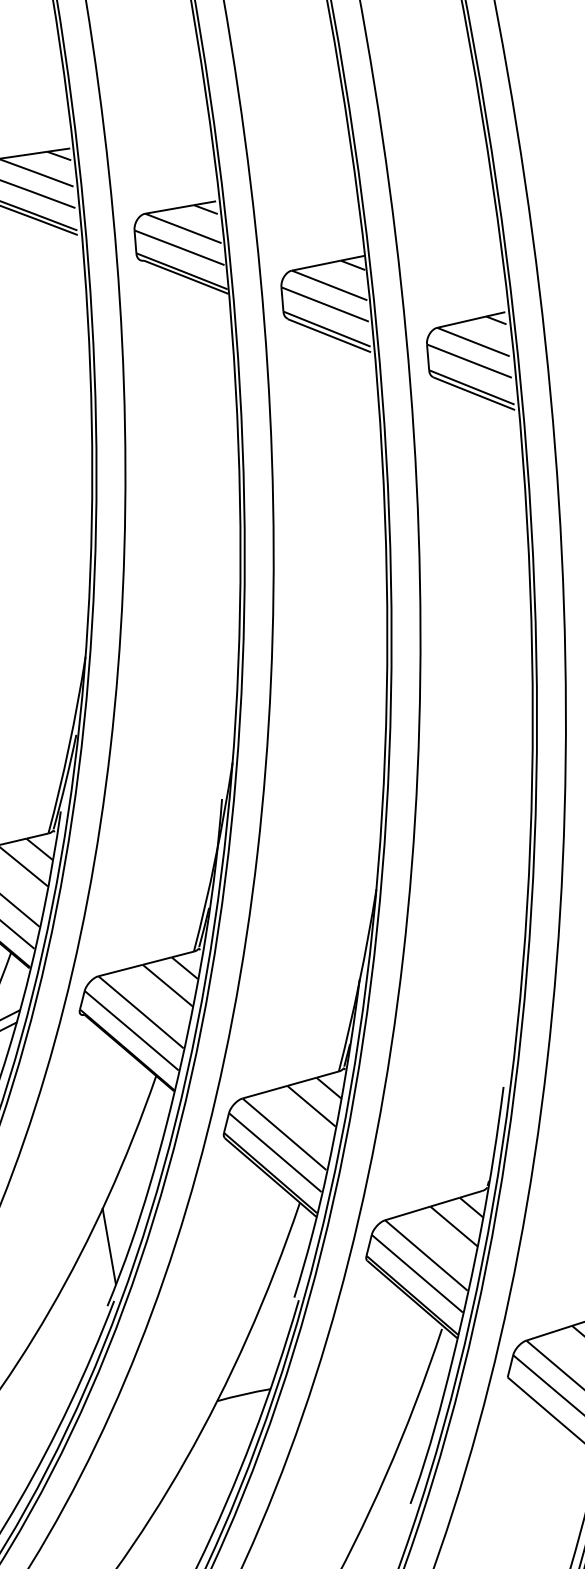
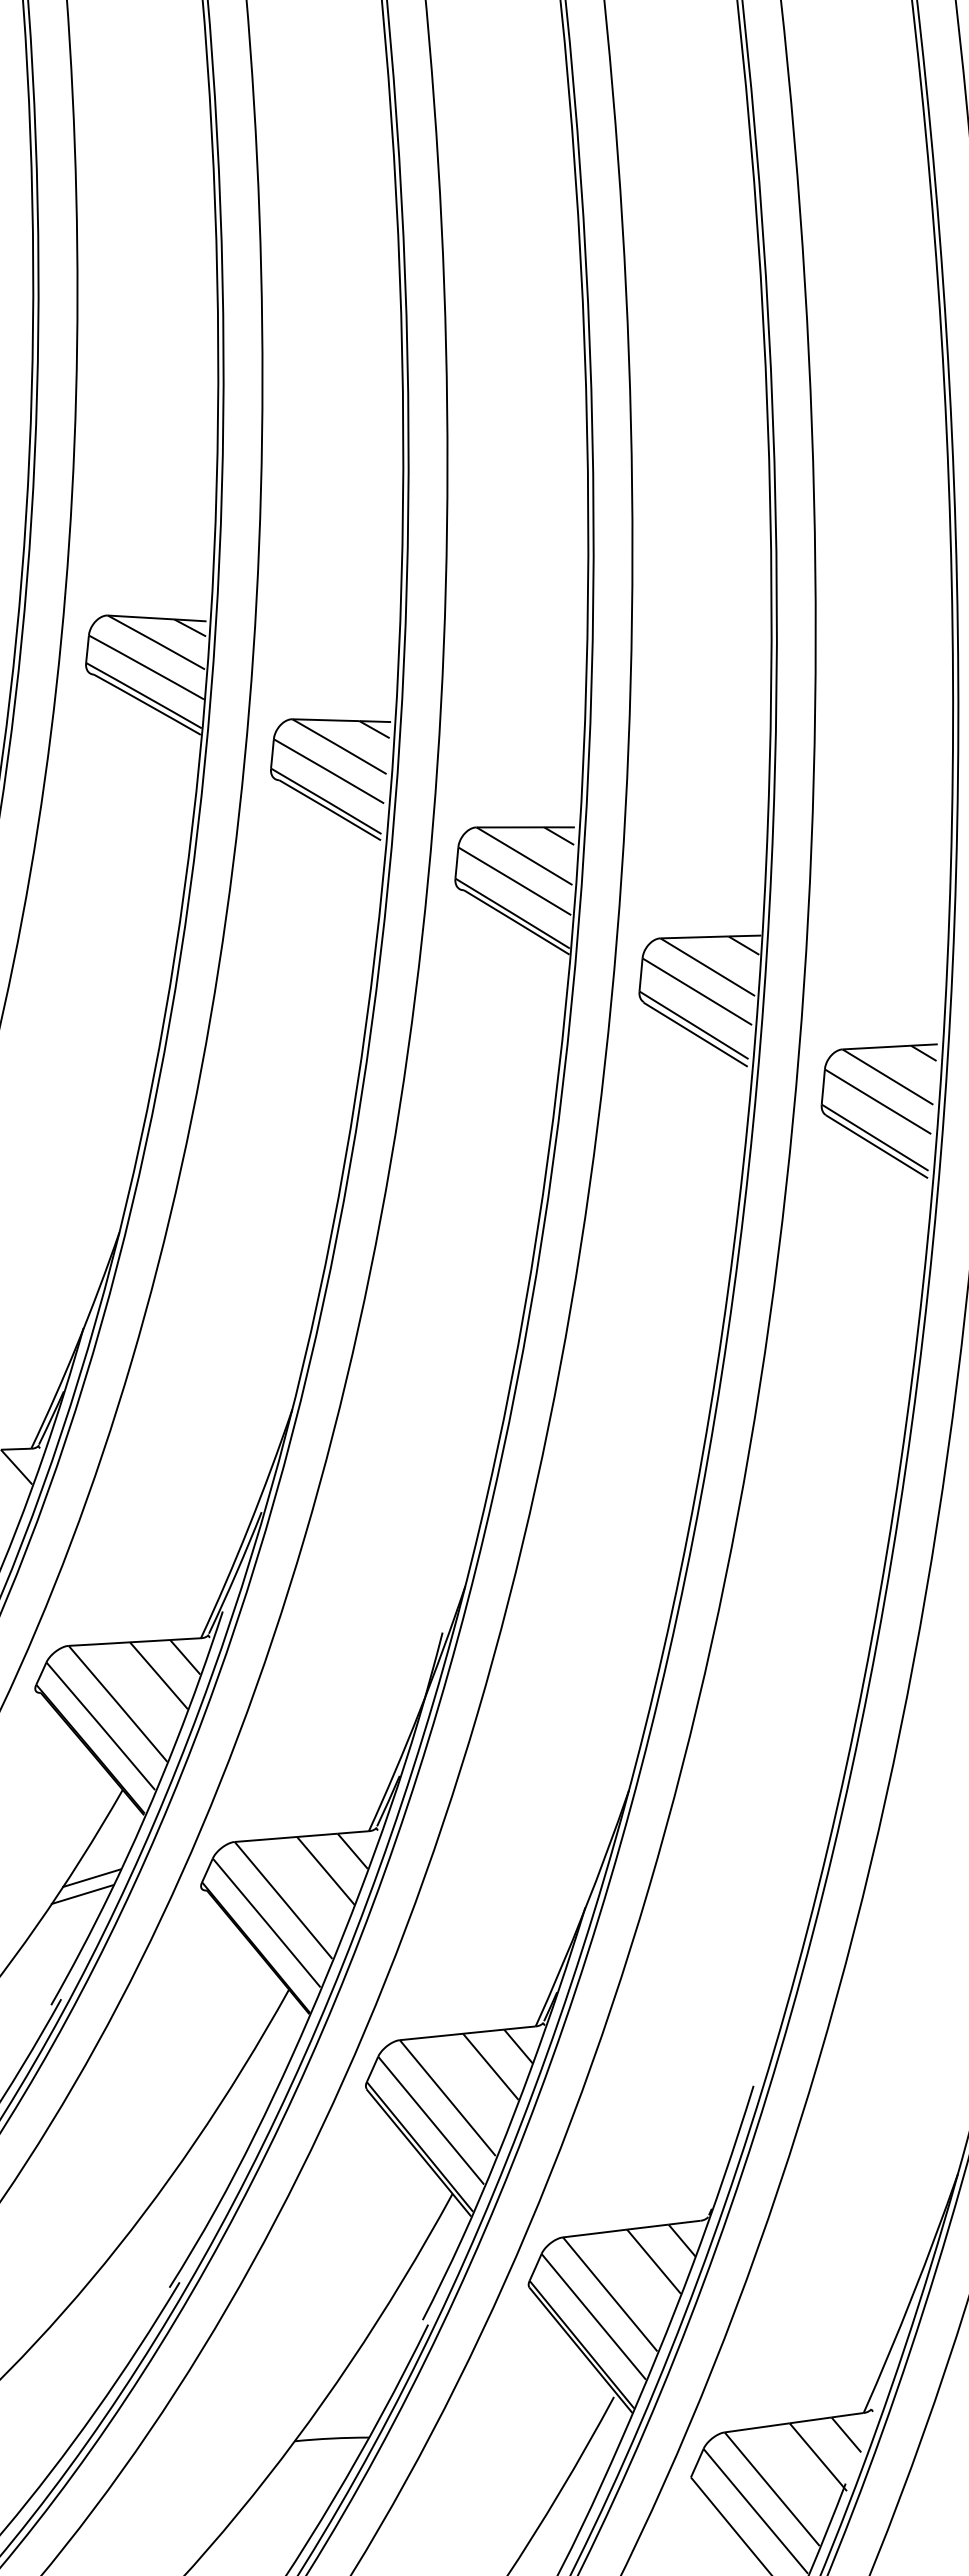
line: (108, 1246) -> (185, 2207), removed

